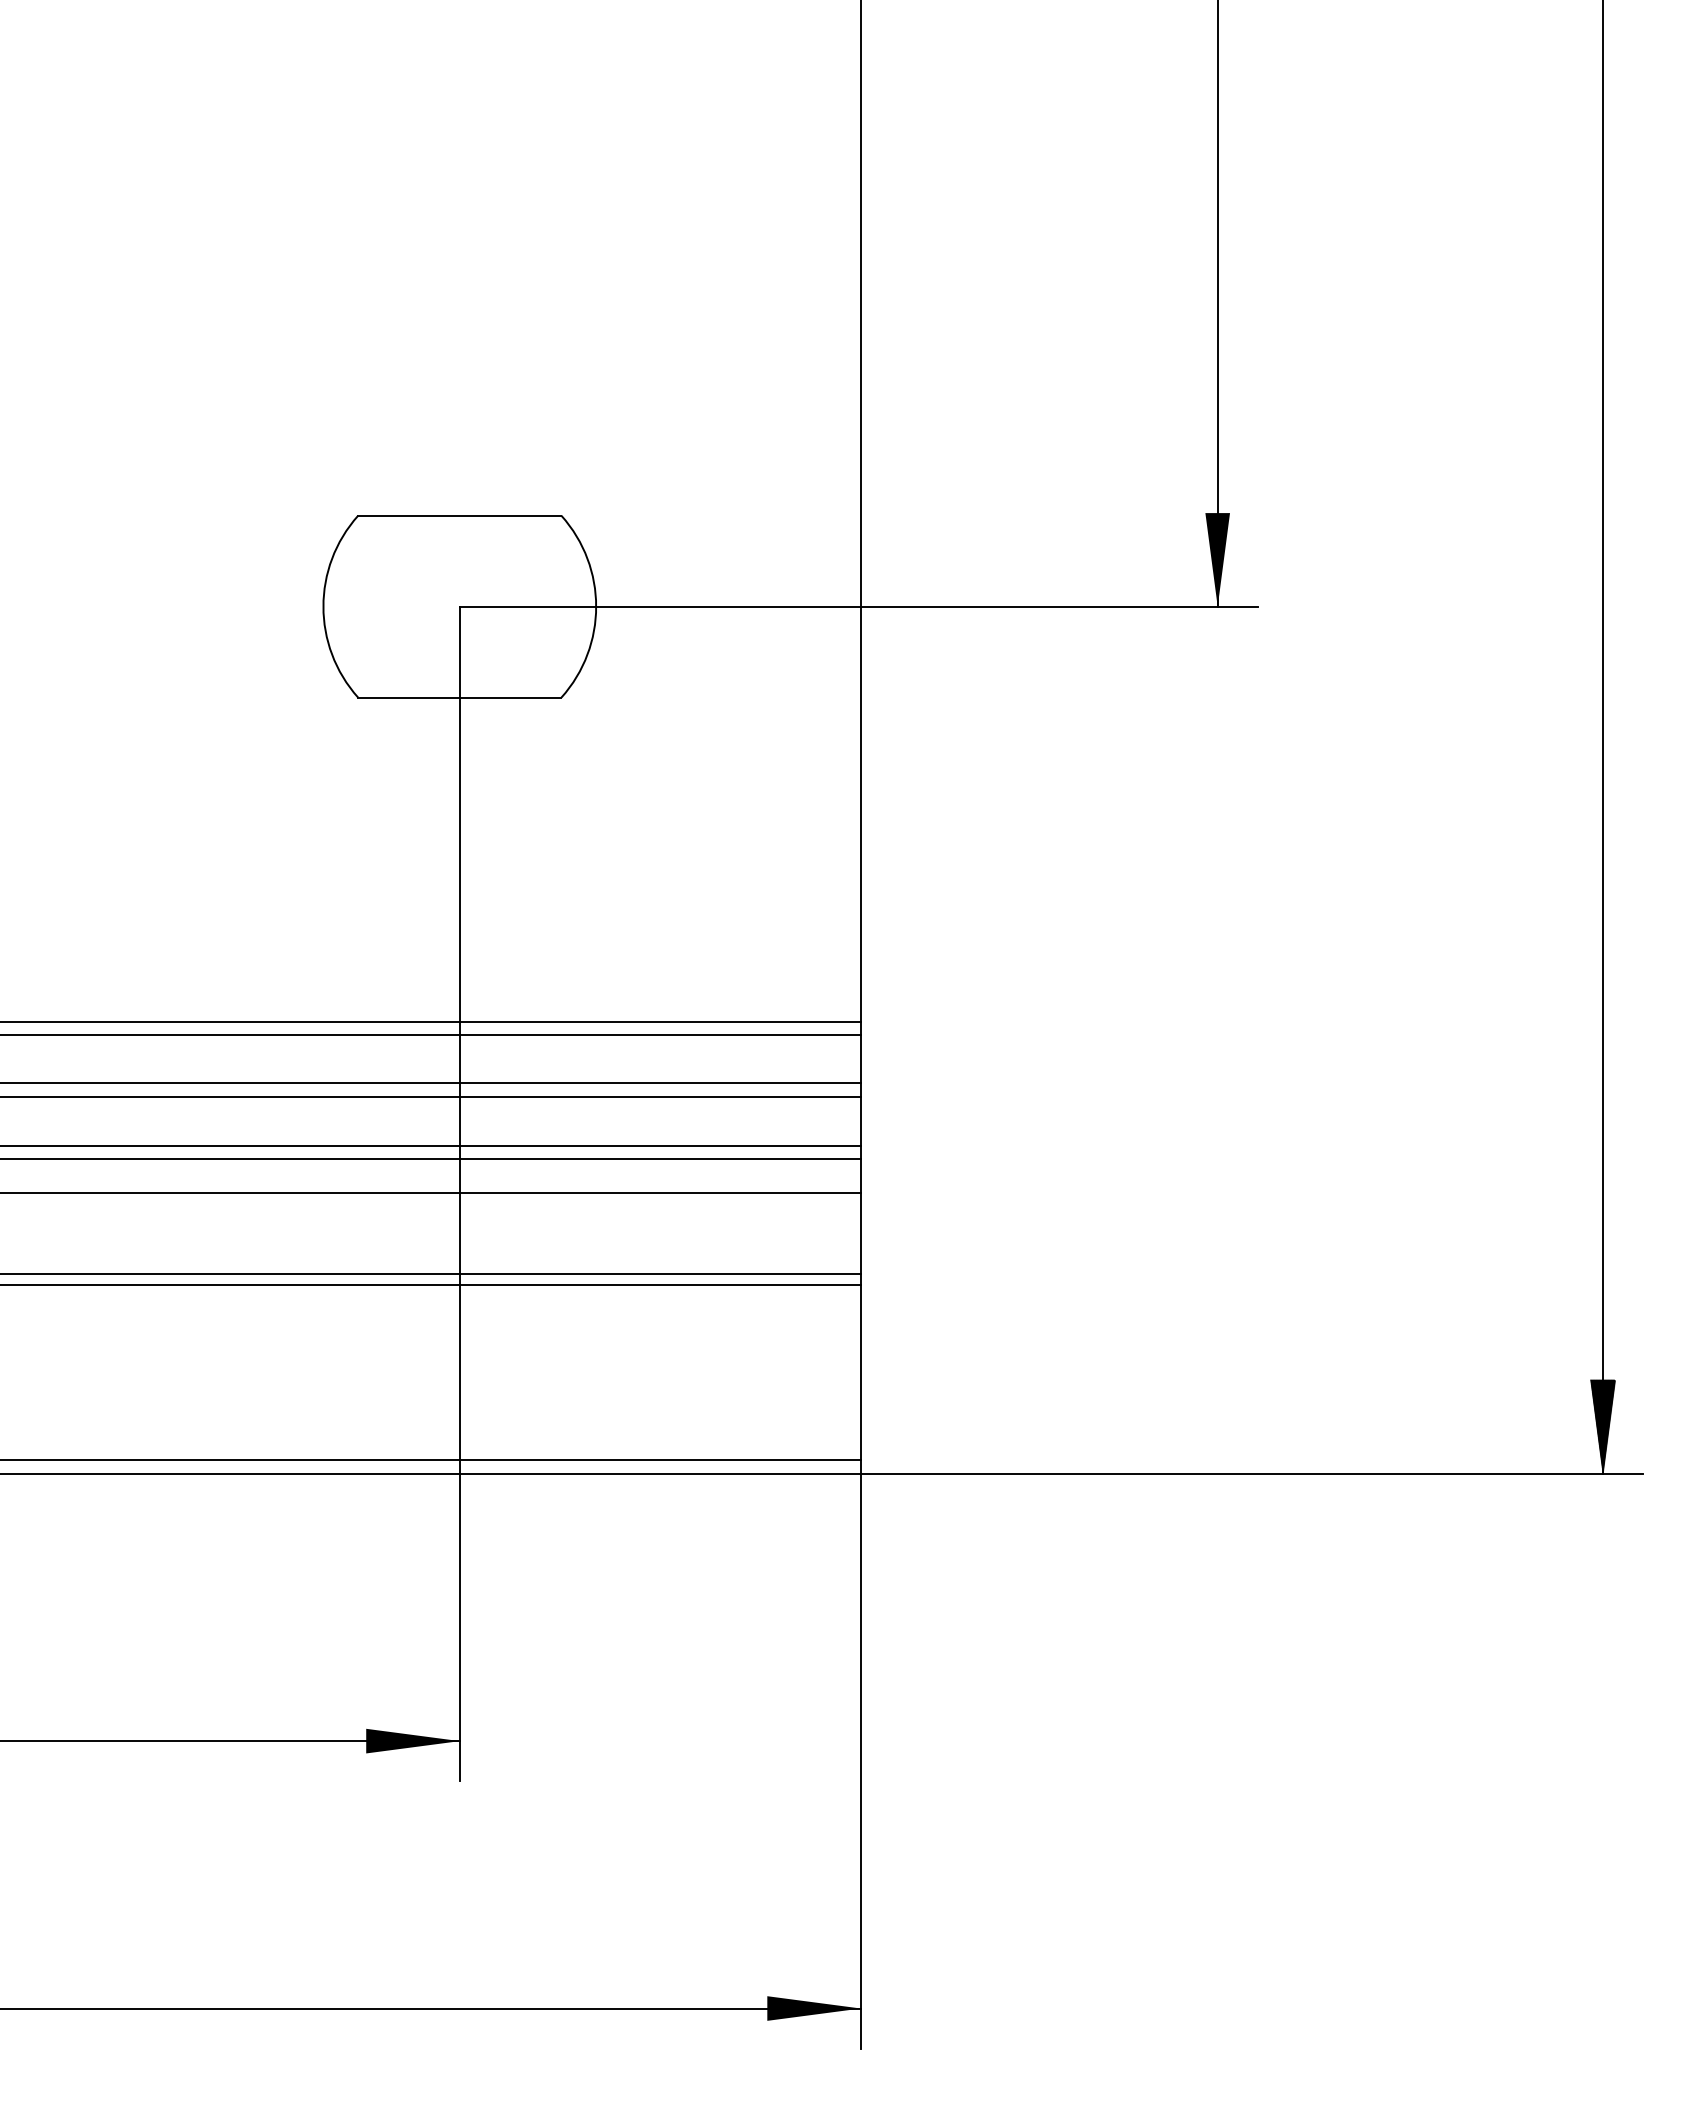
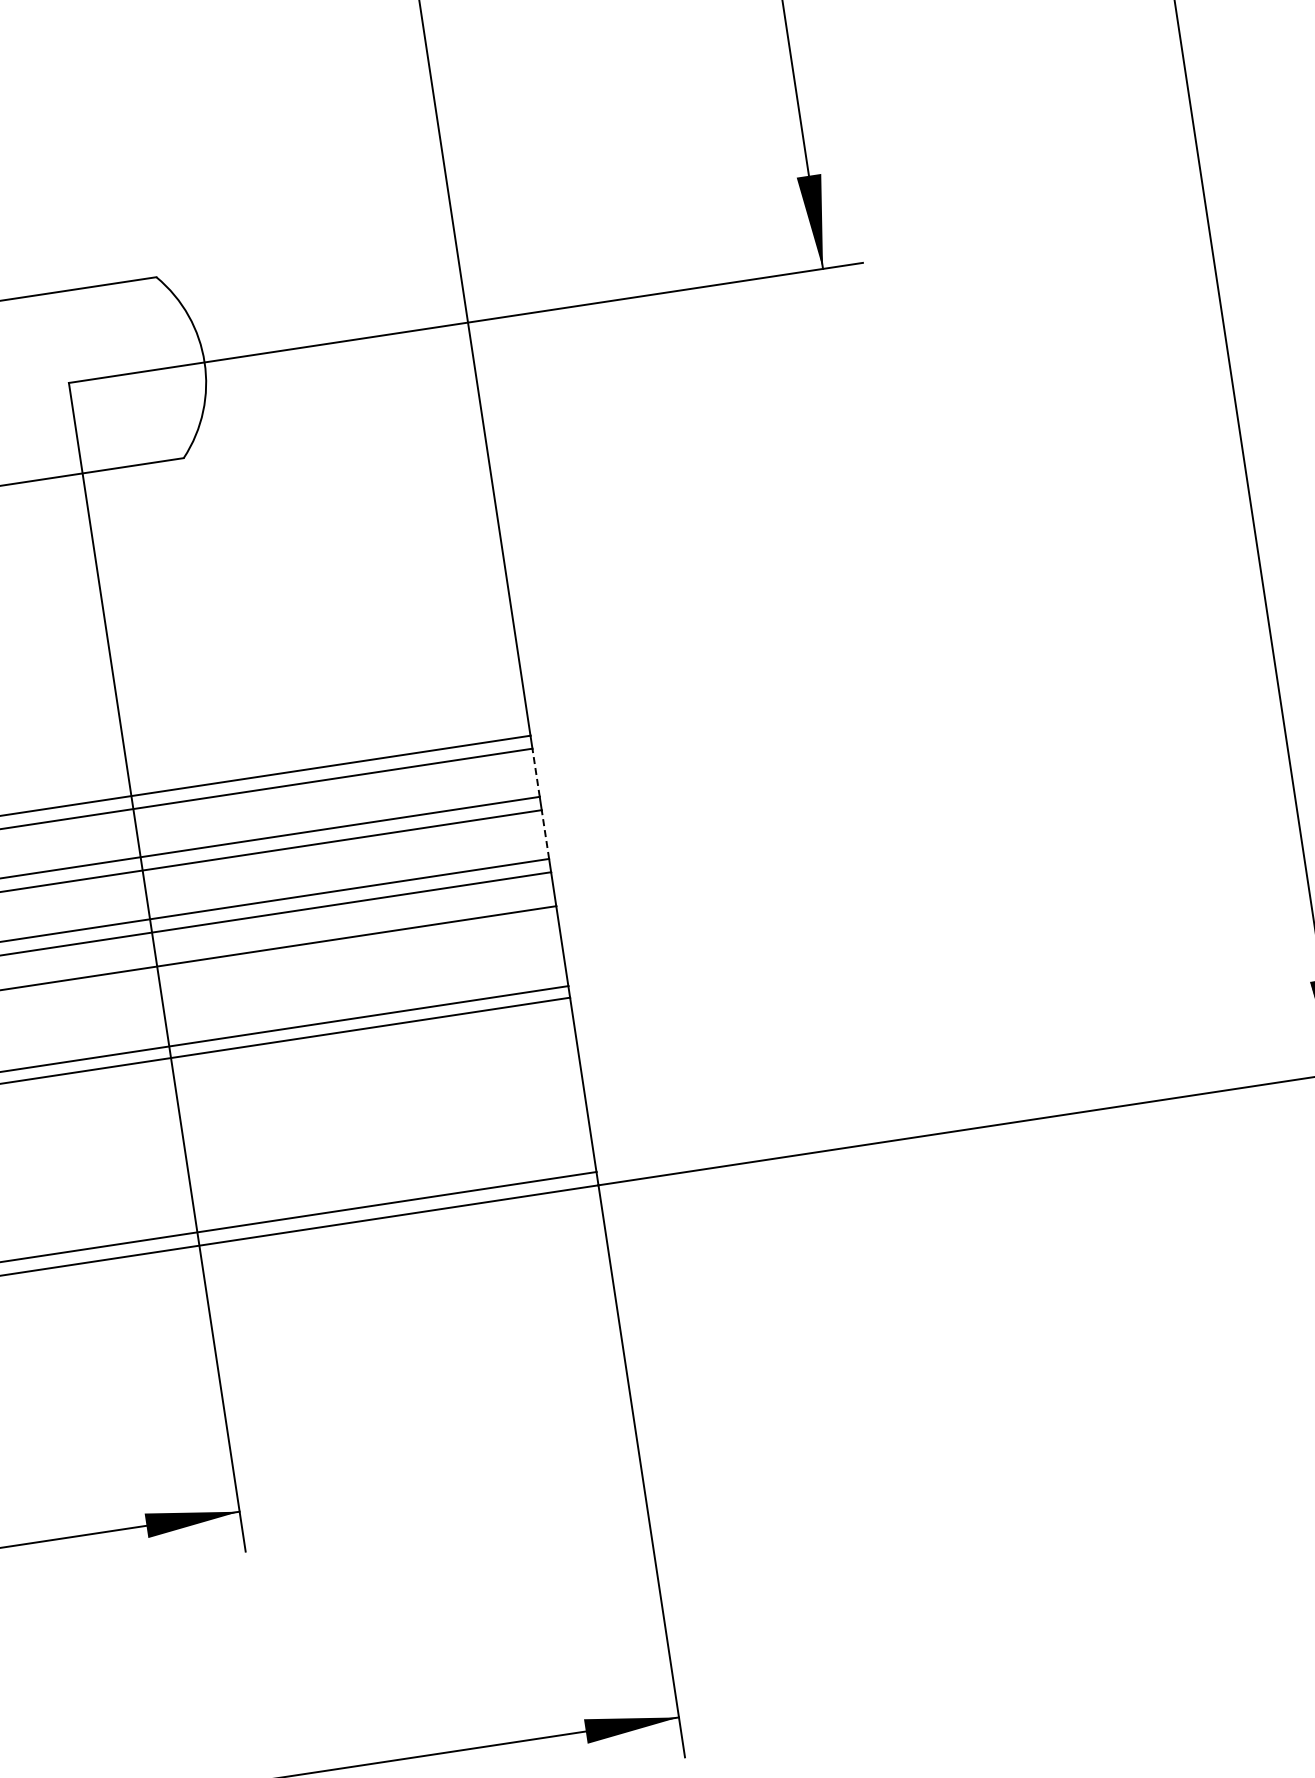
line: (860, 1058) -> (535, 772), solid -> dashed
line: (860, 1121) -> (545, 834), solid -> dashed

